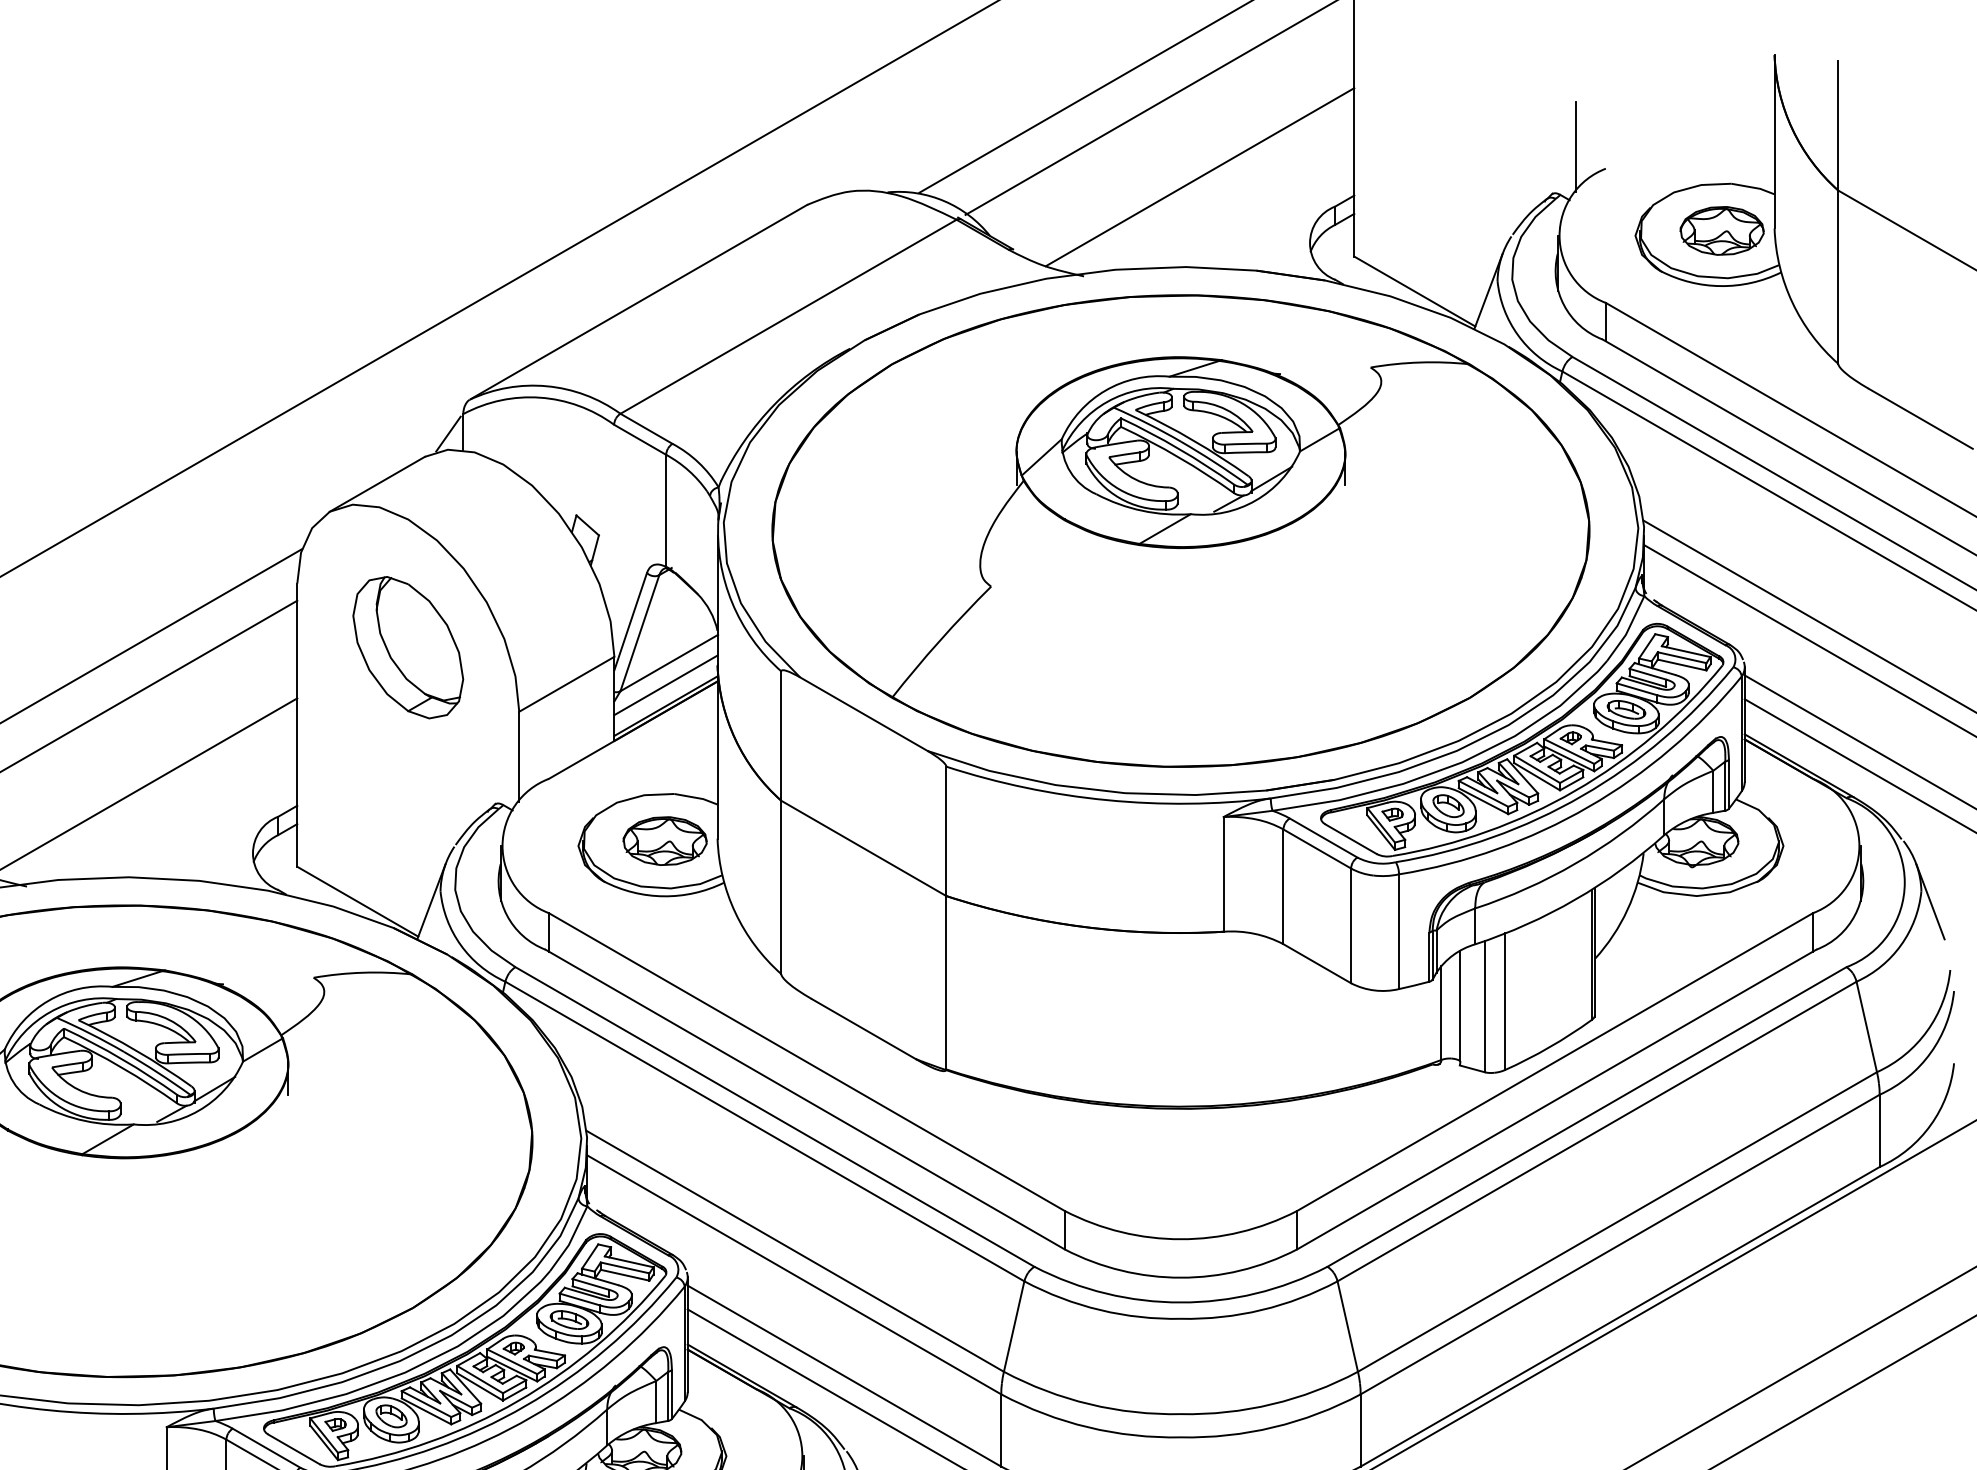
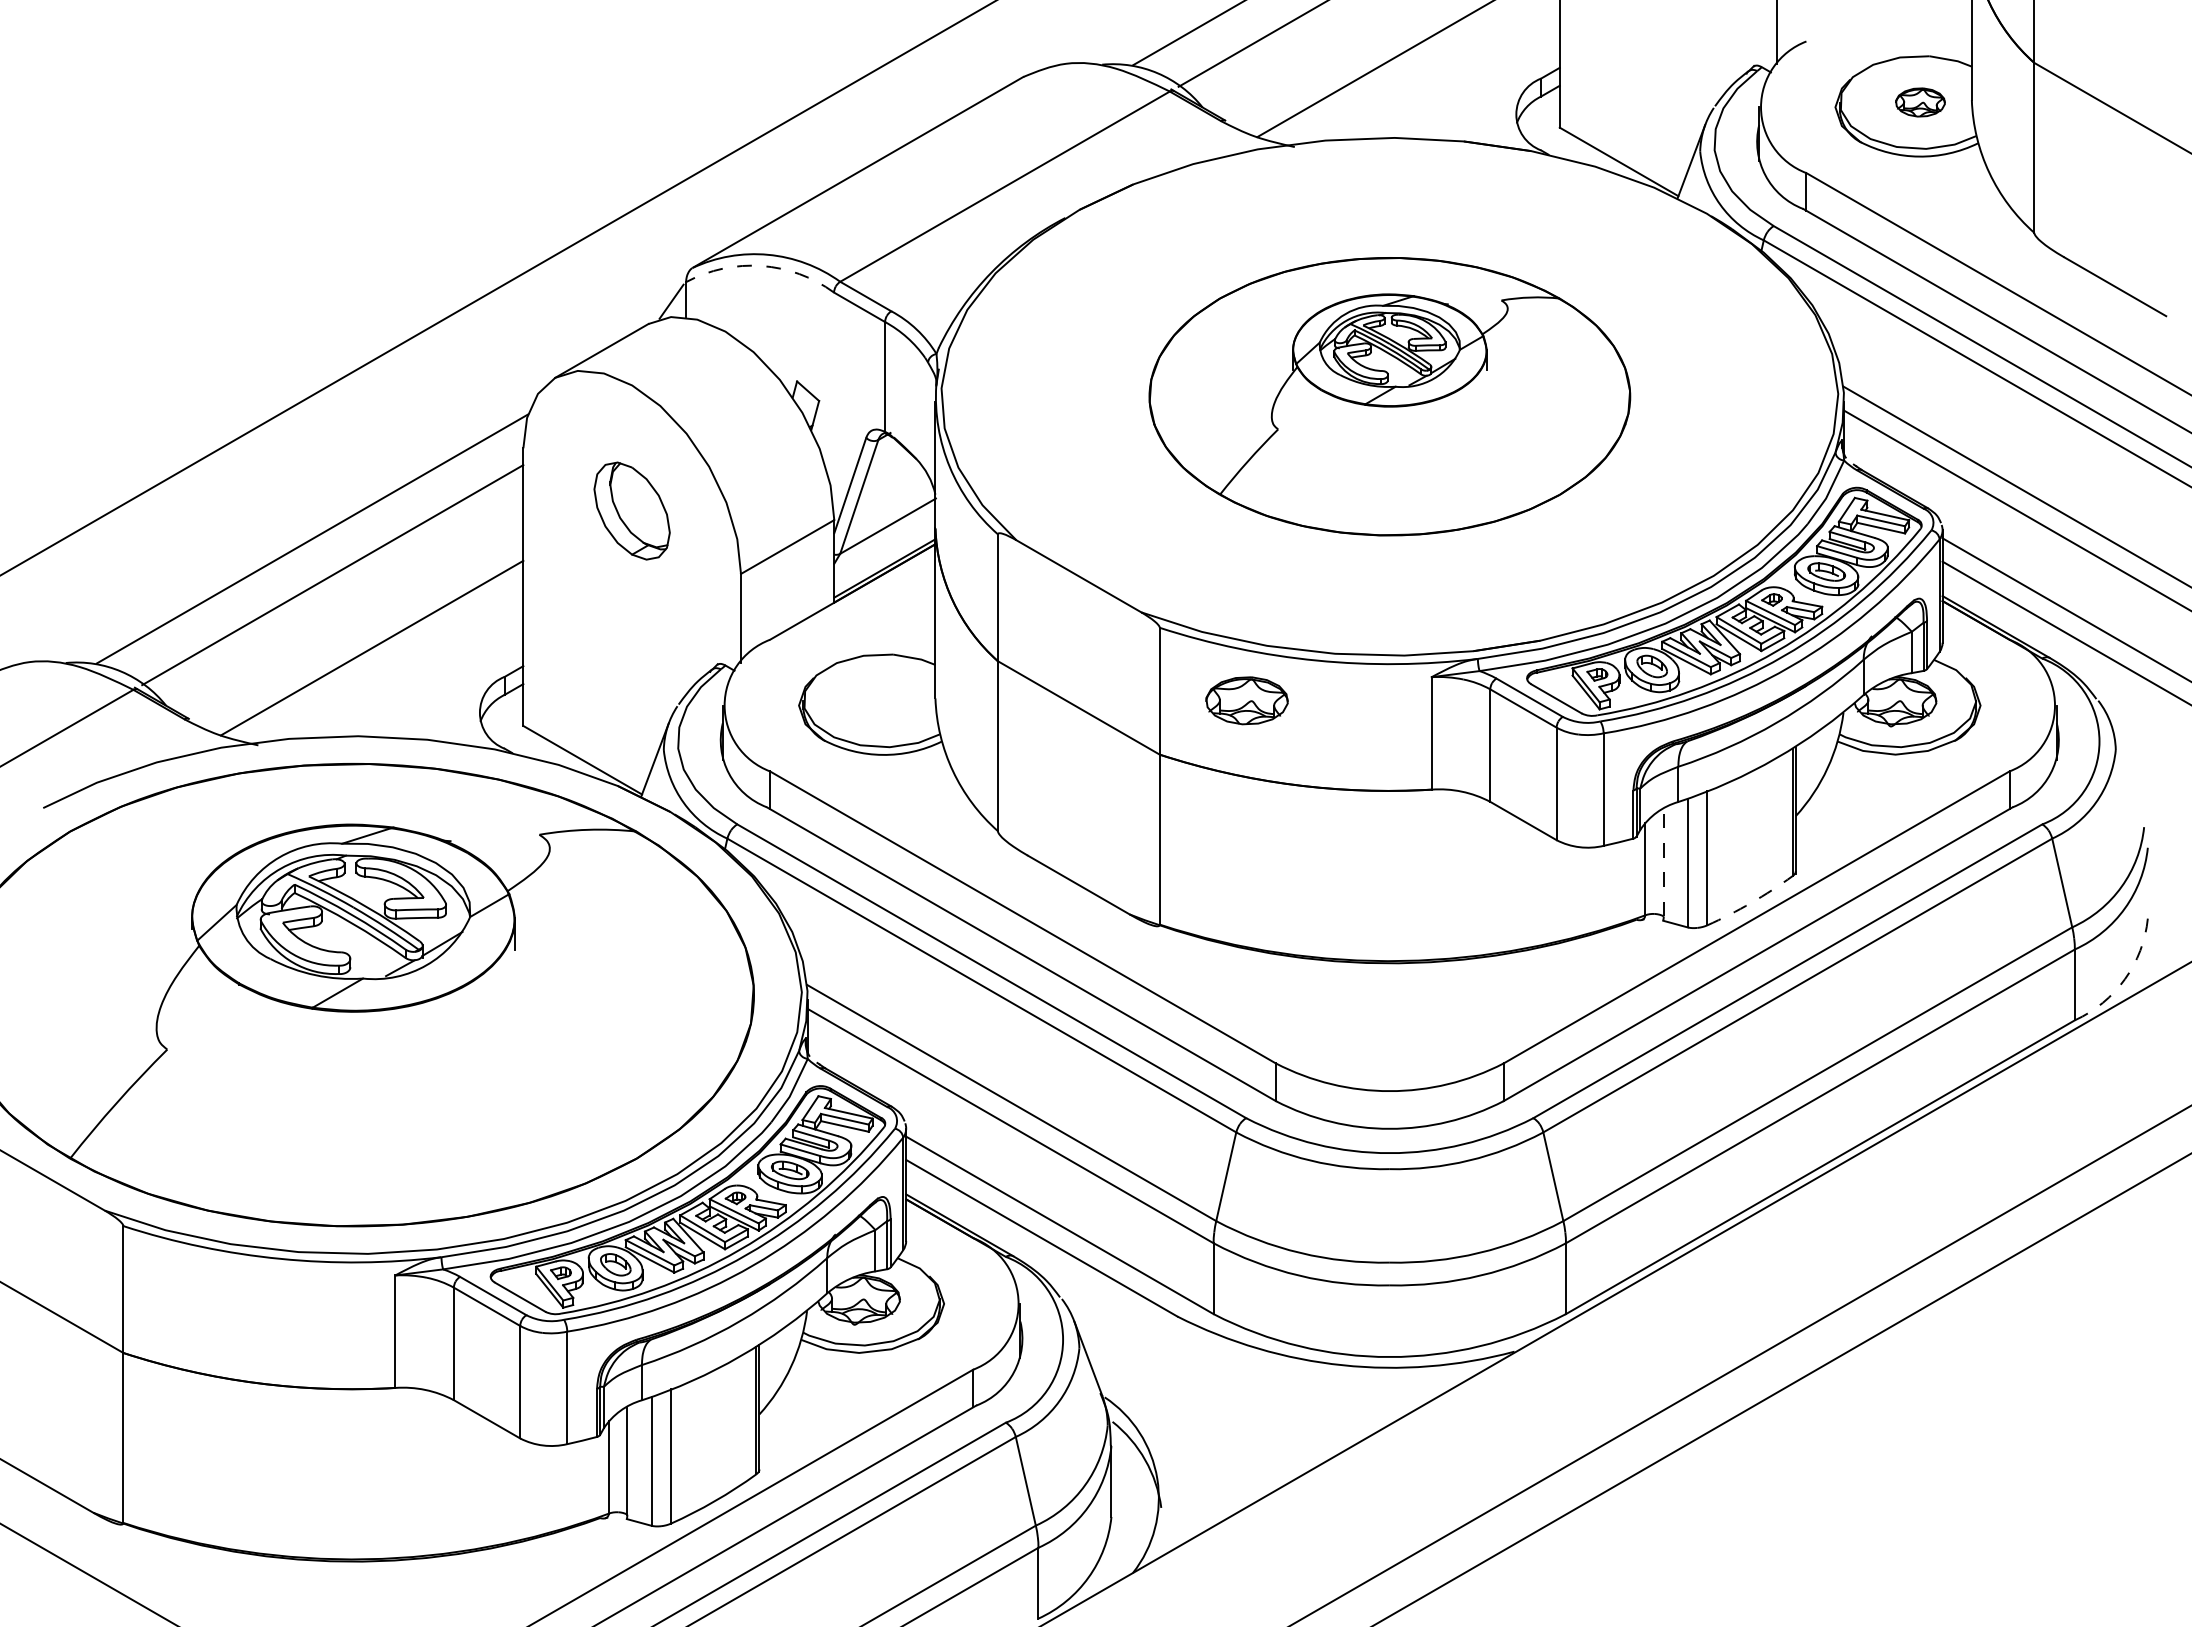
part: (1722, 230) -> (1920, 102), size x0.6
arc: (540, 398) -> (761, 266), solid -> dashed
part: (1180, 530) -> (1389, 396), size x0.6
part: (407, 647) -> (631, 510), size x0.7
line: (665, 684) -> (884, 547), removed
part: (664, 840) -> (1246, 700), moved
line: (1930, 902) -> (2124, 760), removed
line: (1460, 1006) -> (1663, 862), solid -> dashed
arc: (1549, 1046) -> (1751, 902), solid -> dashed
arc: (1930, 1125) -> (2124, 979), solid -> dashed

